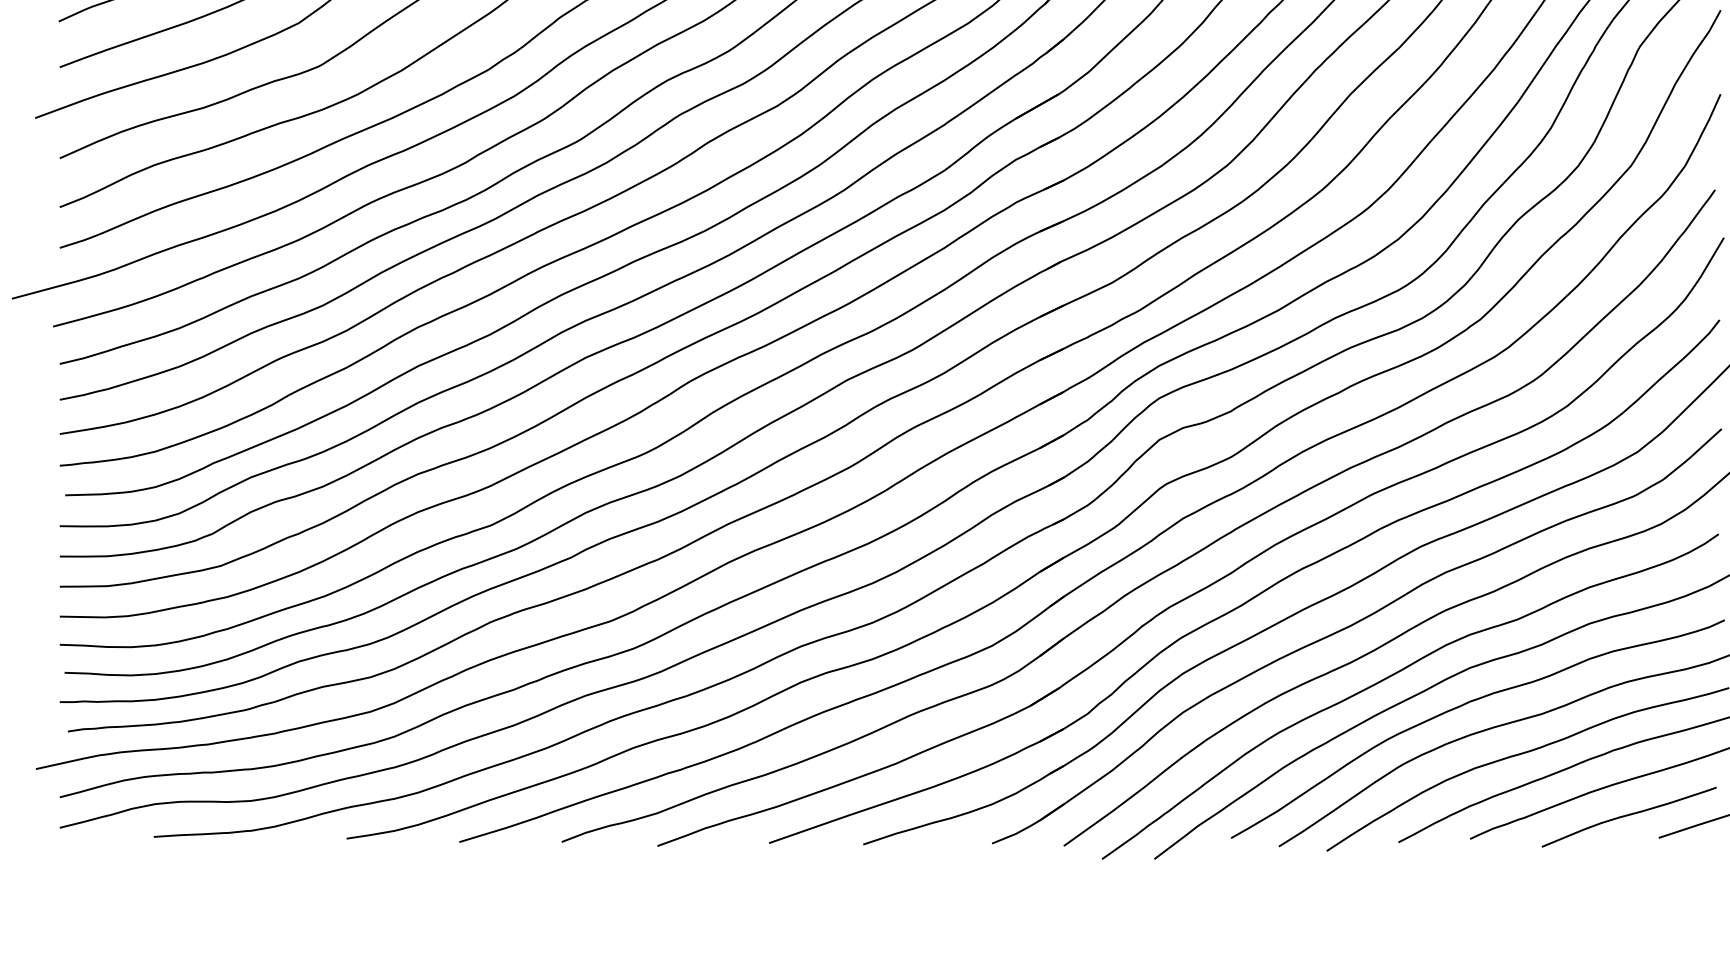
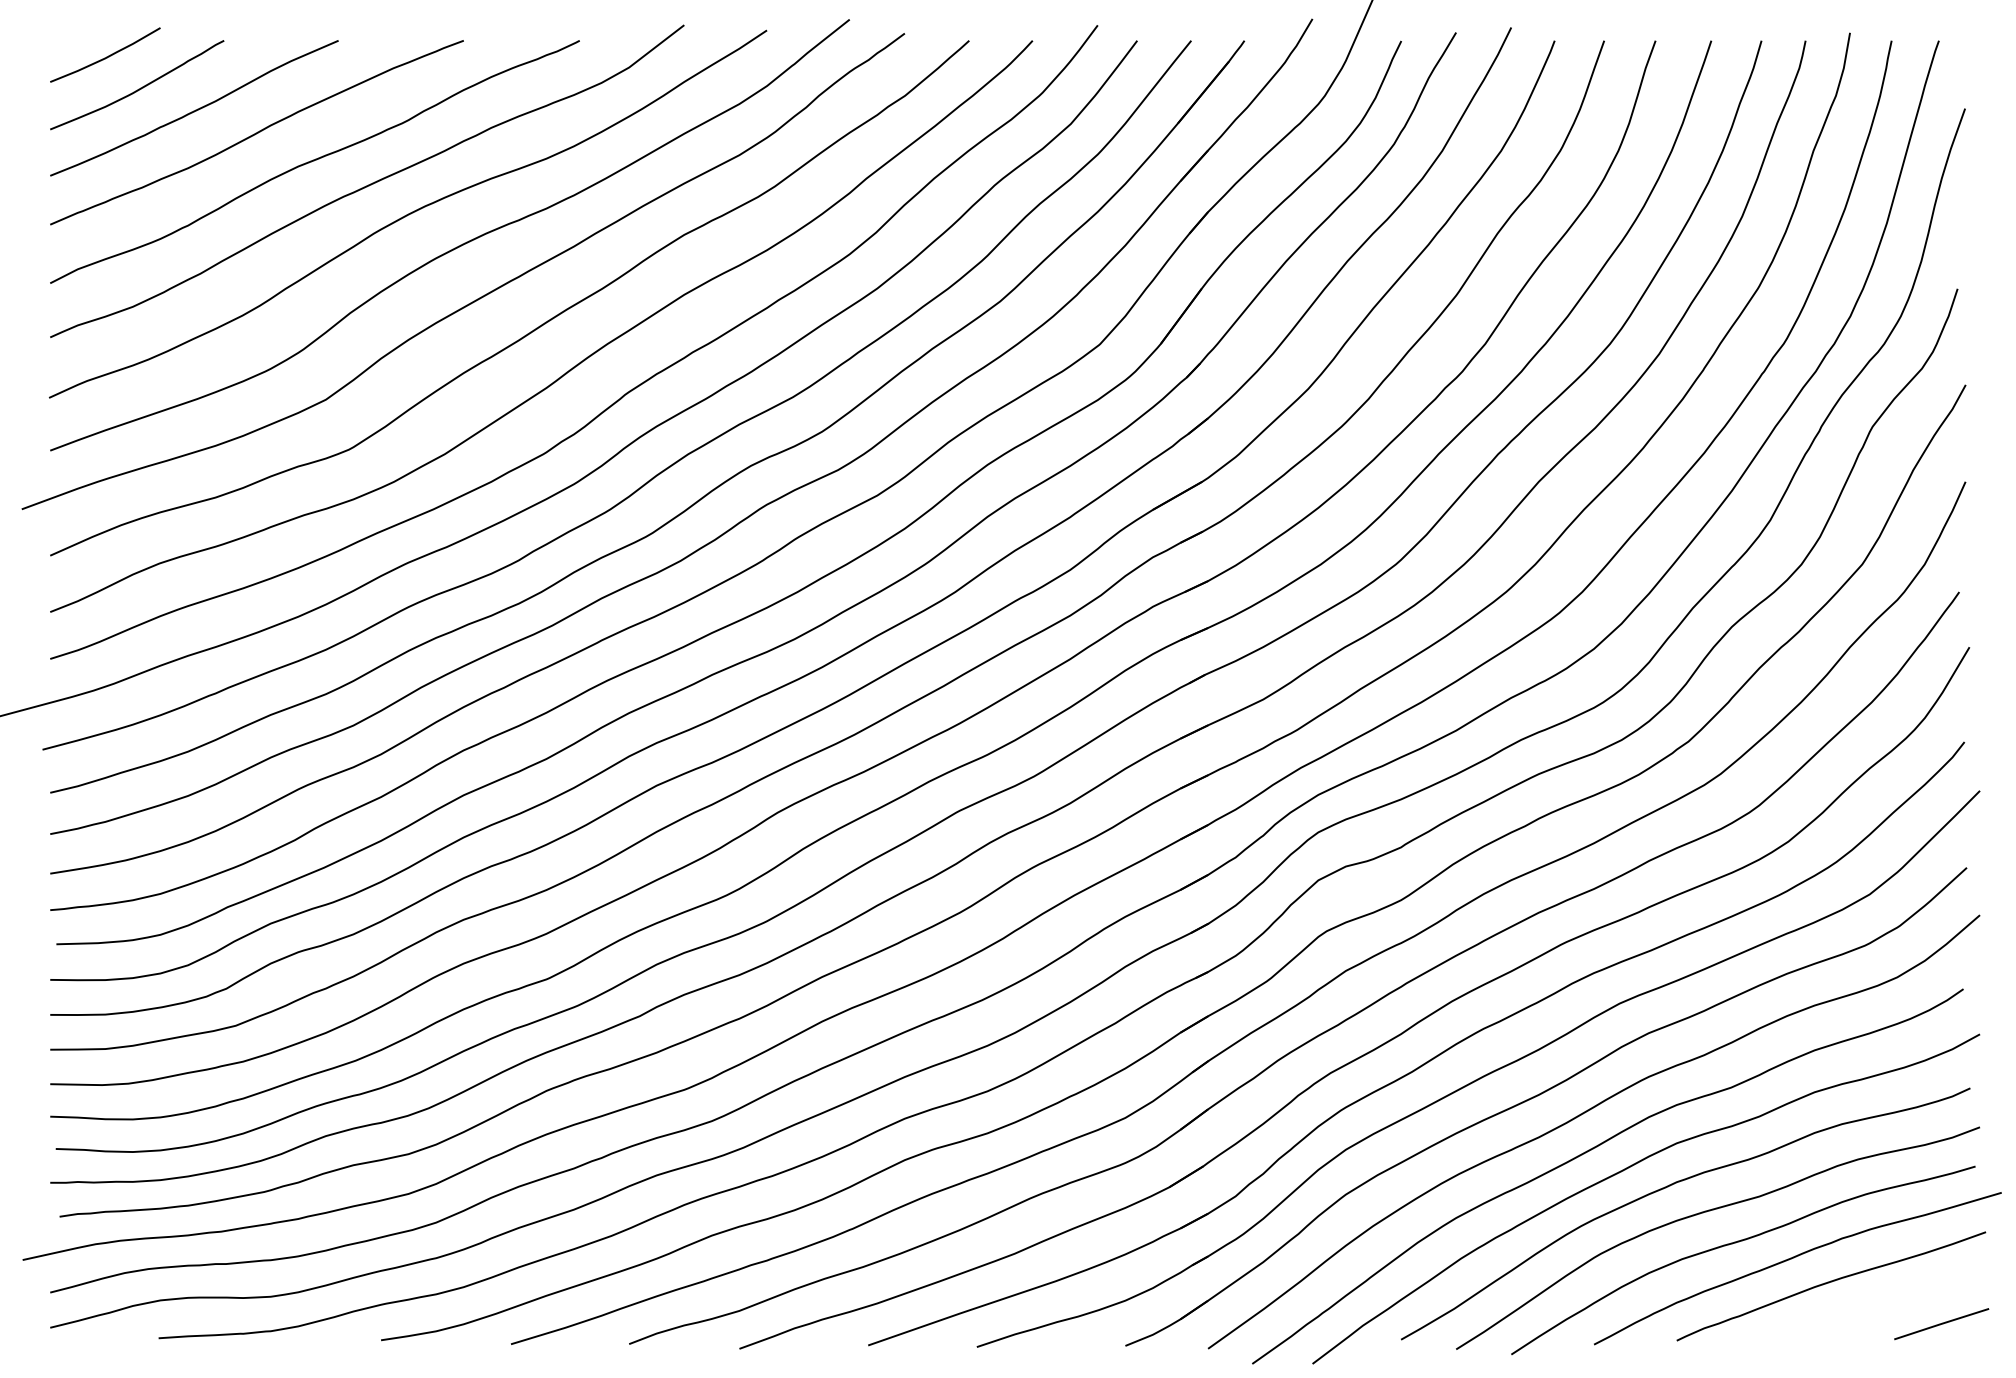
curve: (1629, 815) -> (1860, 1313), removed

